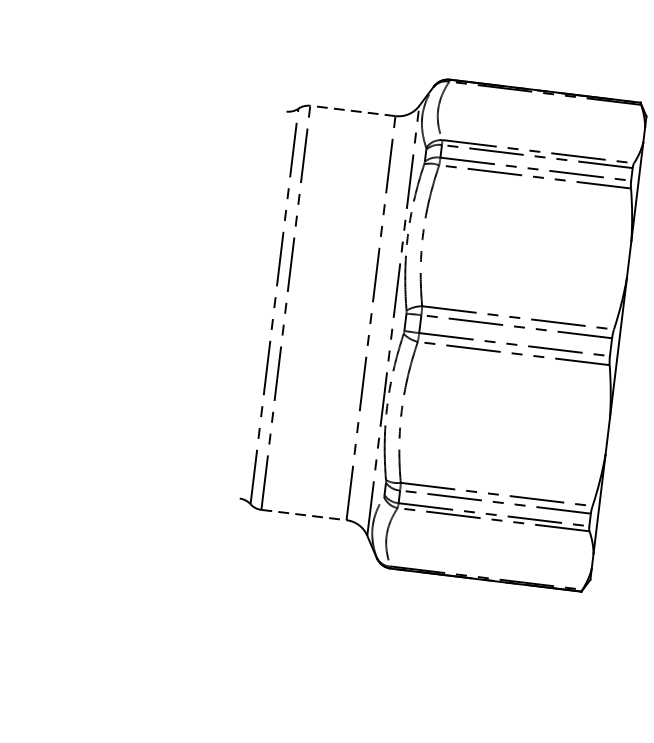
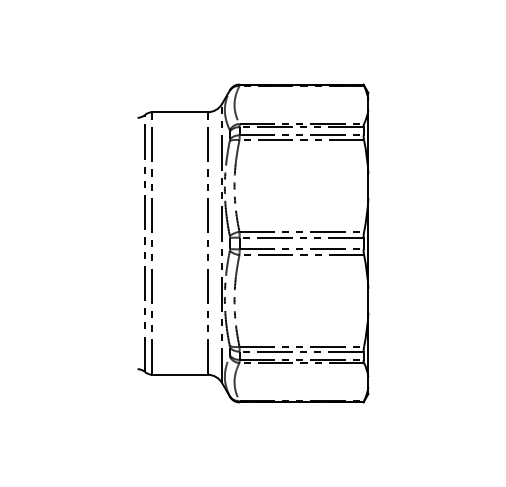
line: (353, 111) -> (180, 112), dashed -> solid
line: (304, 514) -> (180, 374), dashed -> solid

